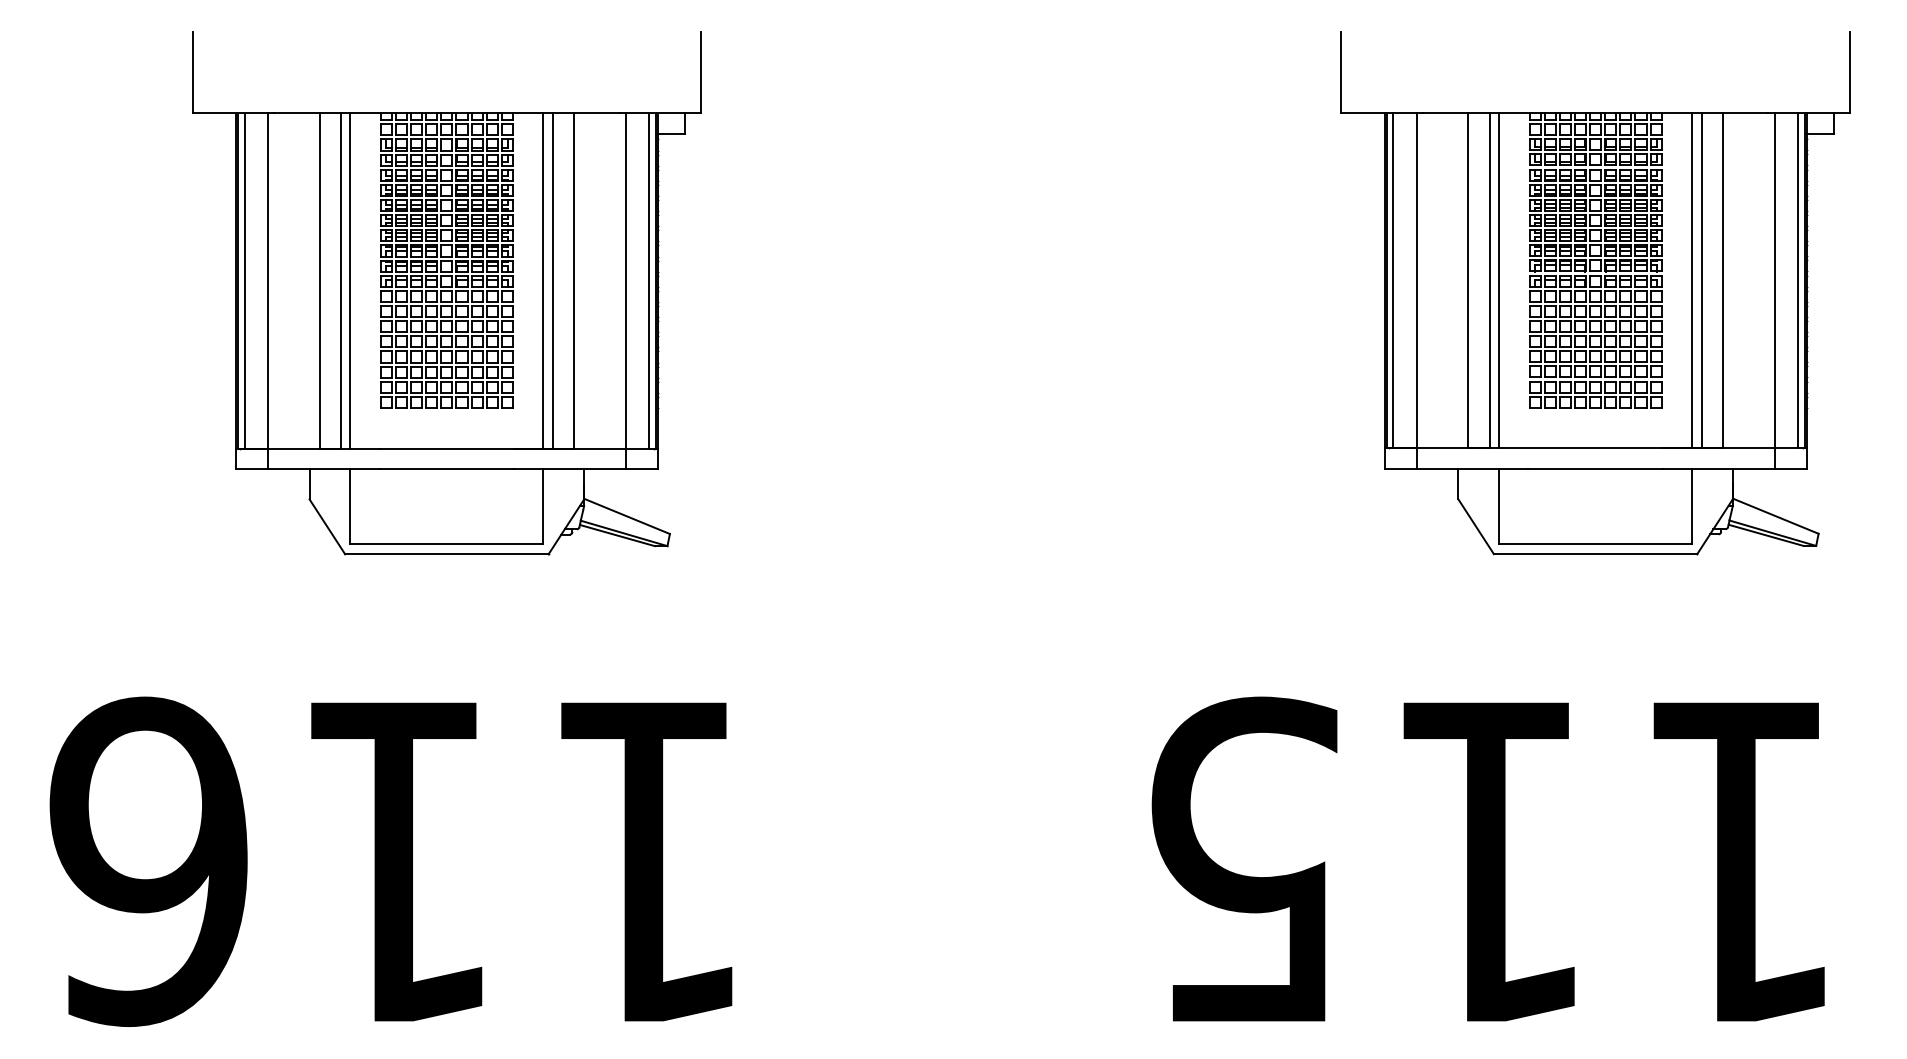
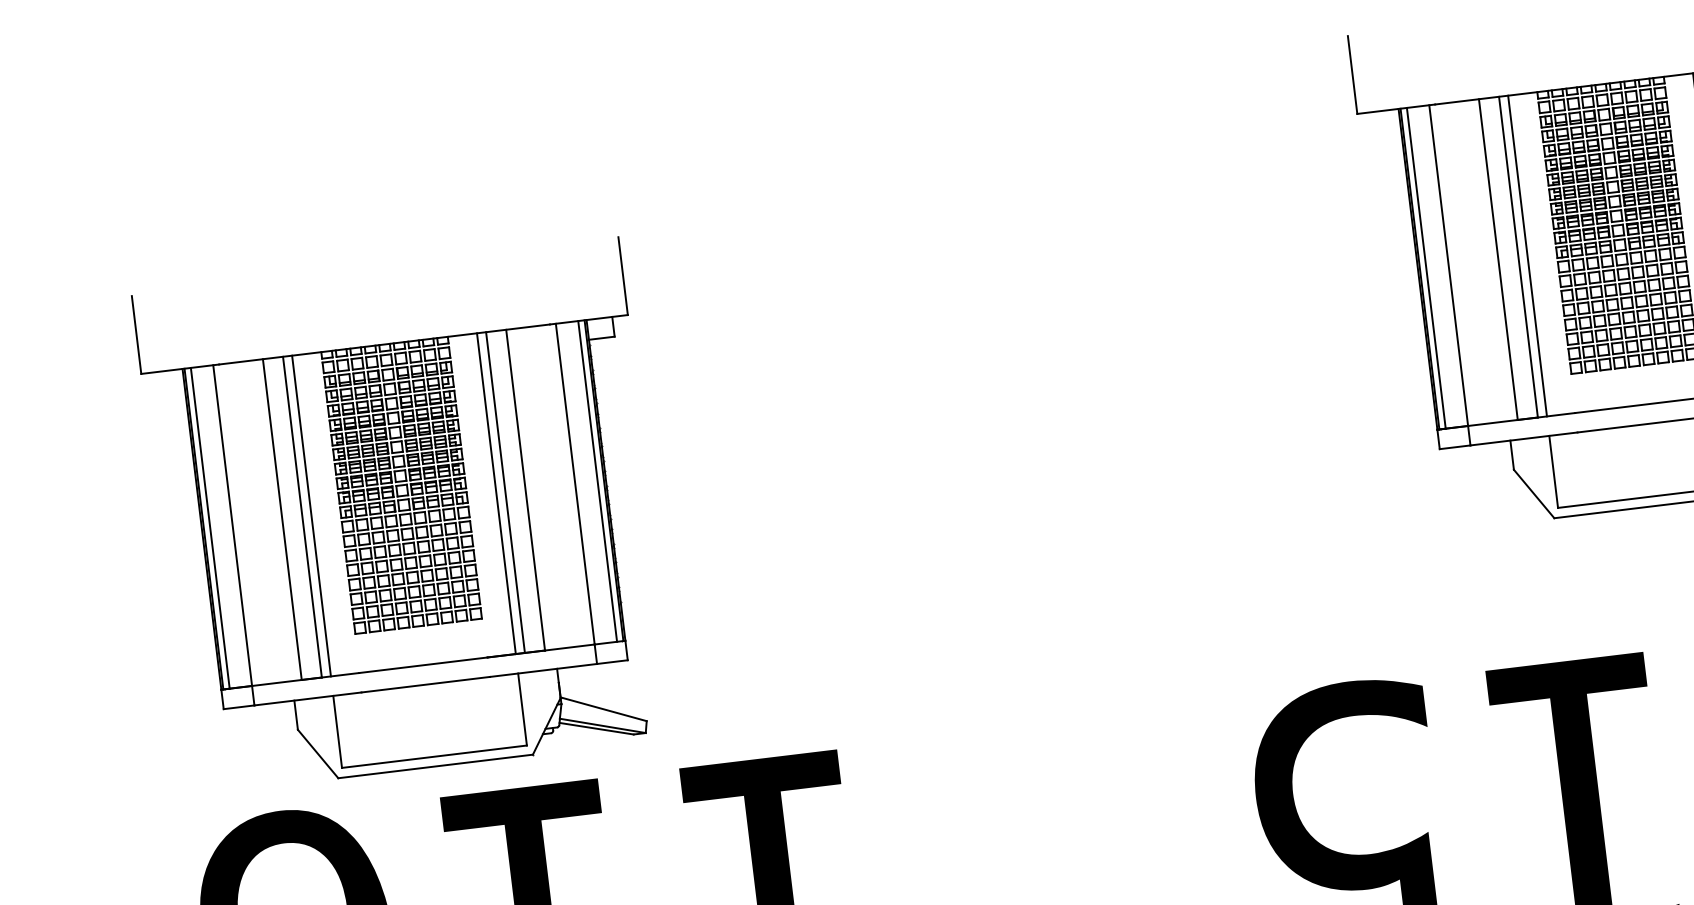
part: (446, 293) -> (405, 516), moved

